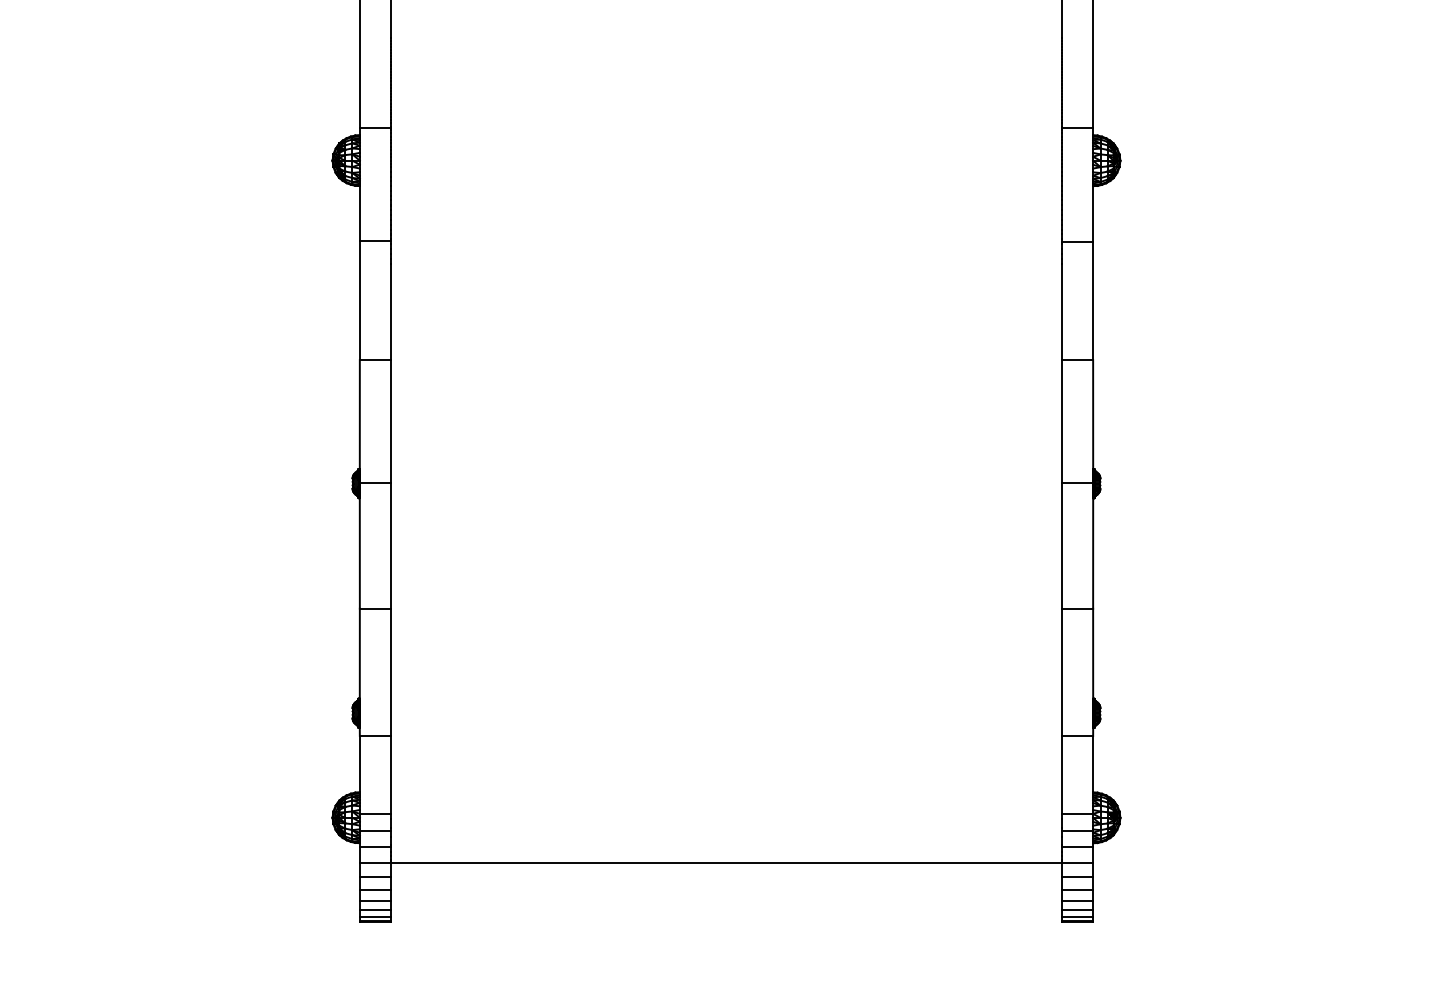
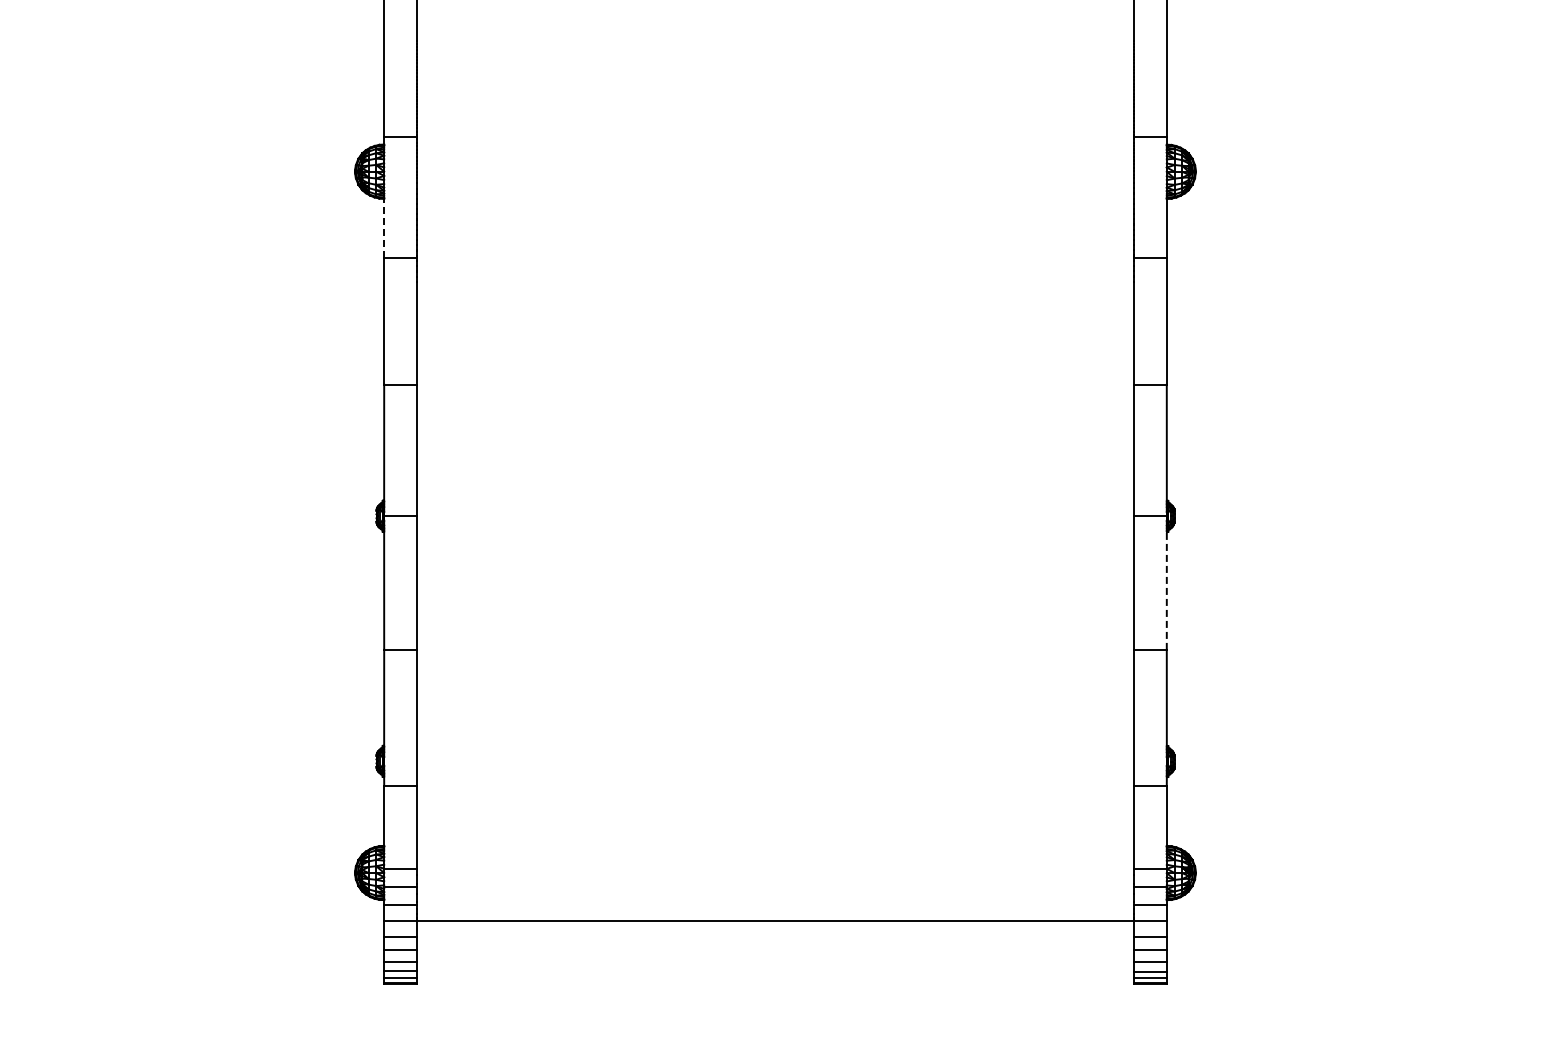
line: (360, 213) -> (384, 228), solid -> dashed
line: (1092, 553) -> (1166, 590), solid -> dashed

